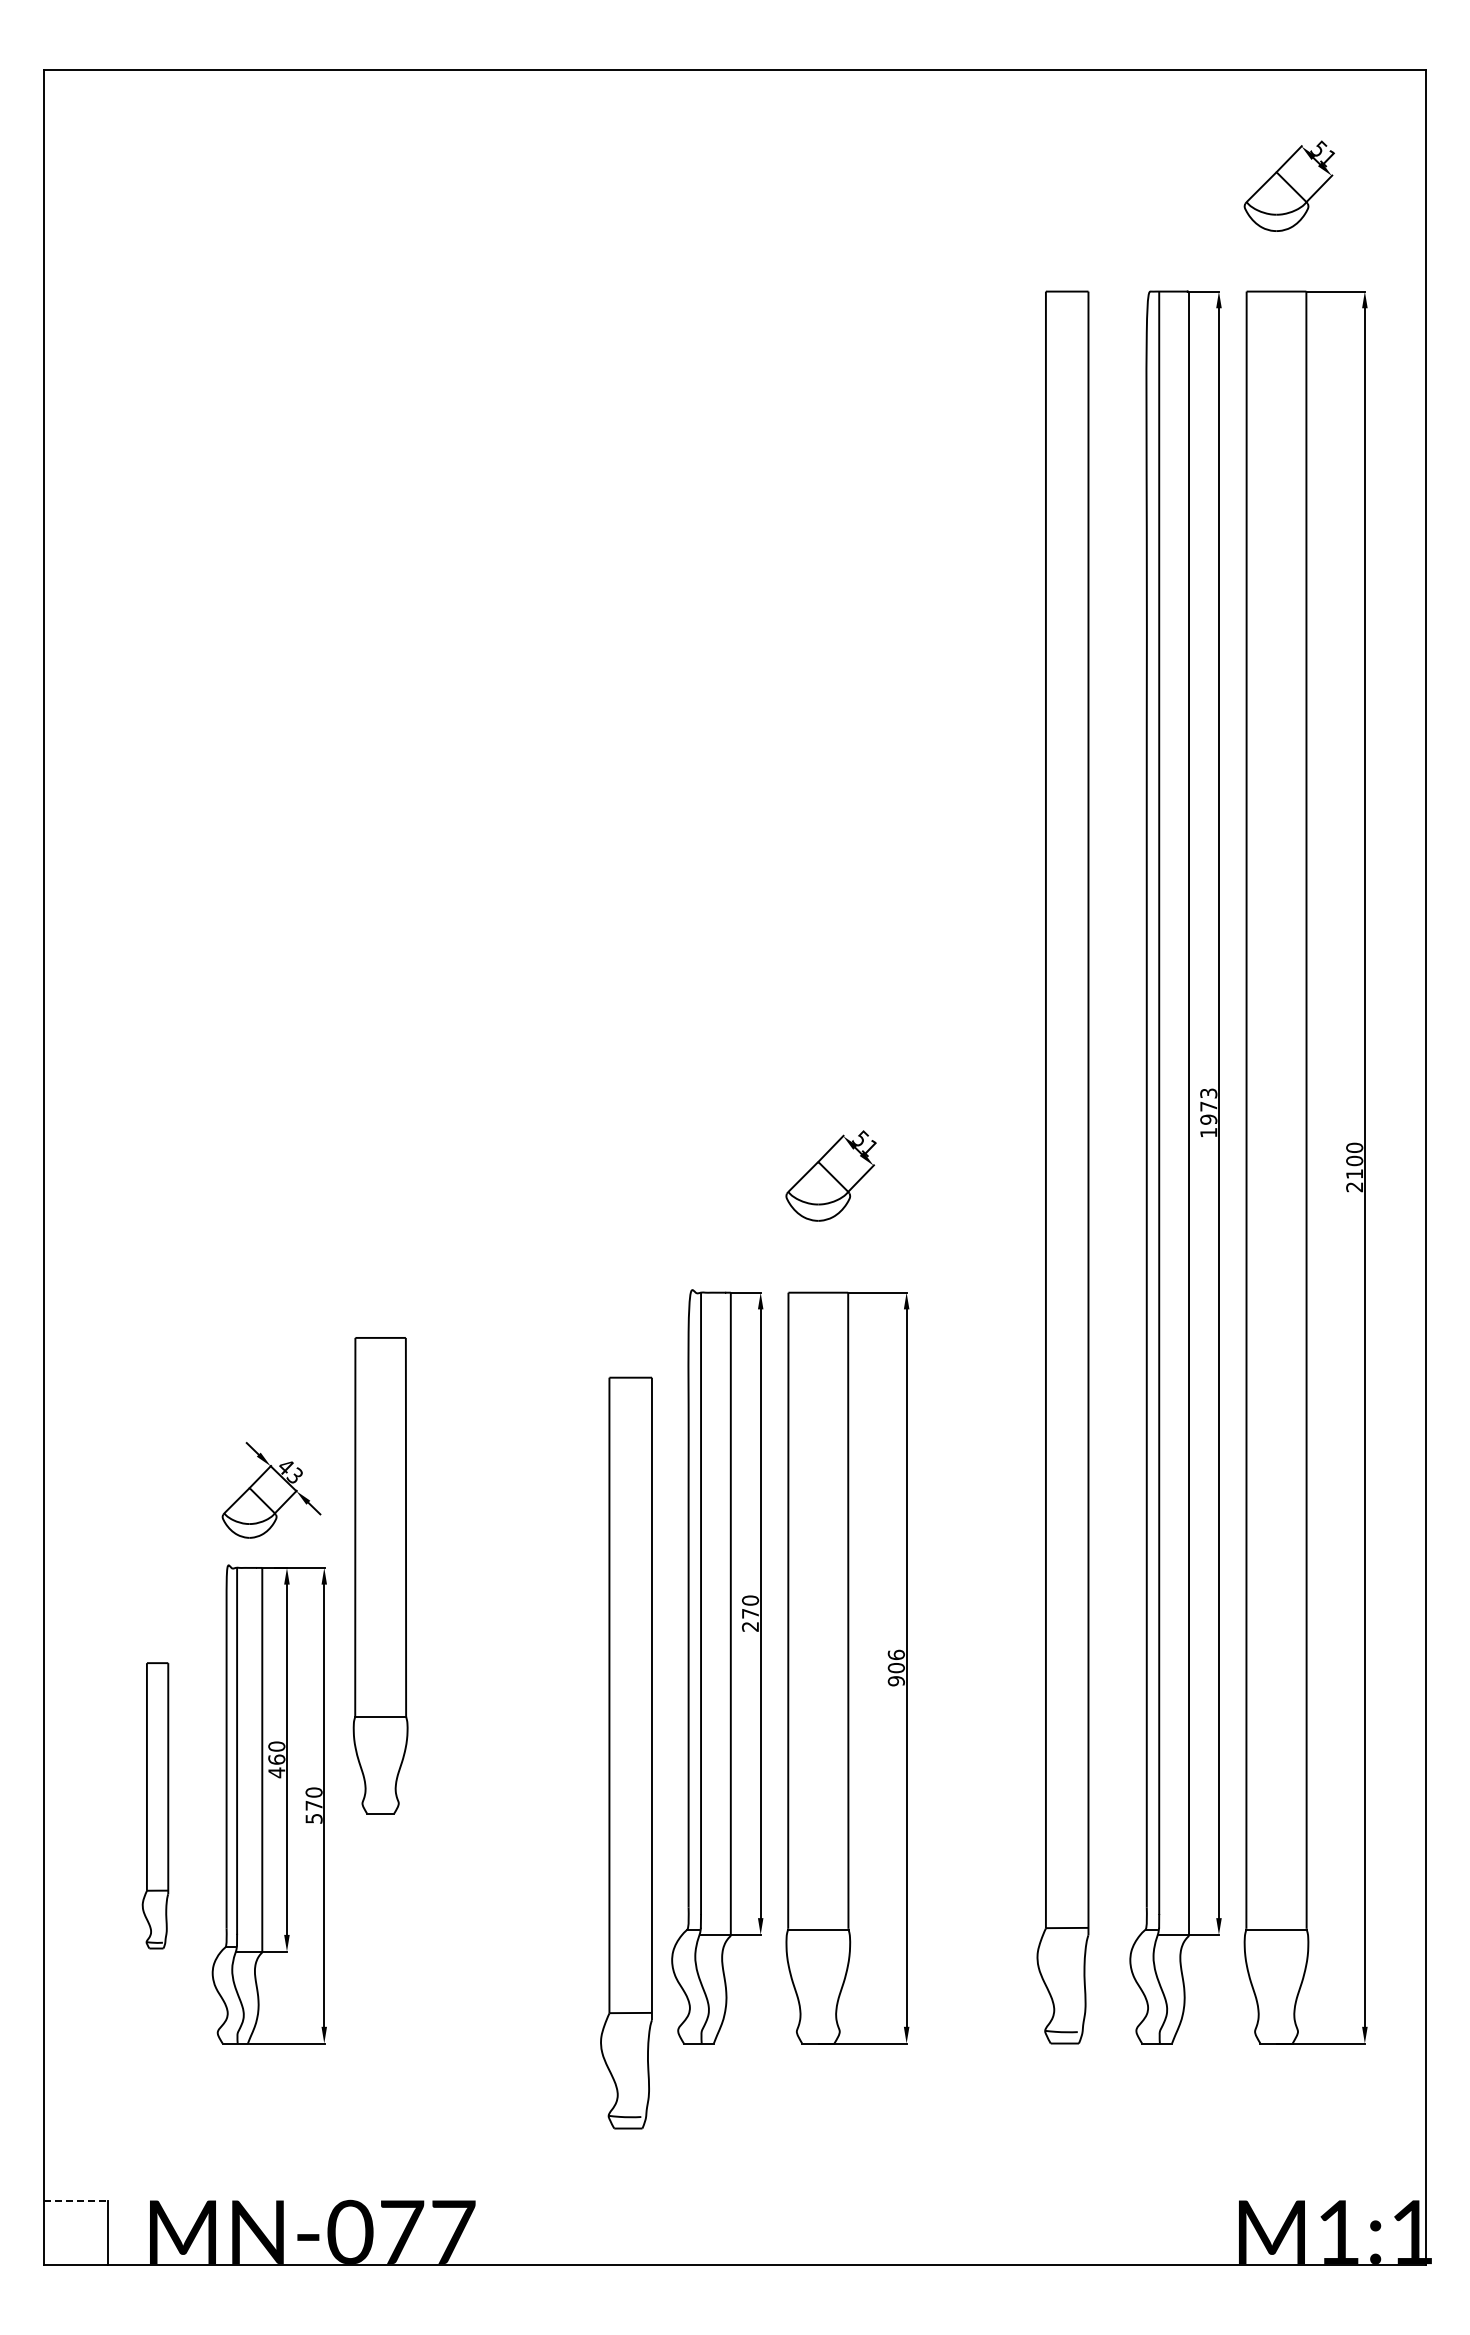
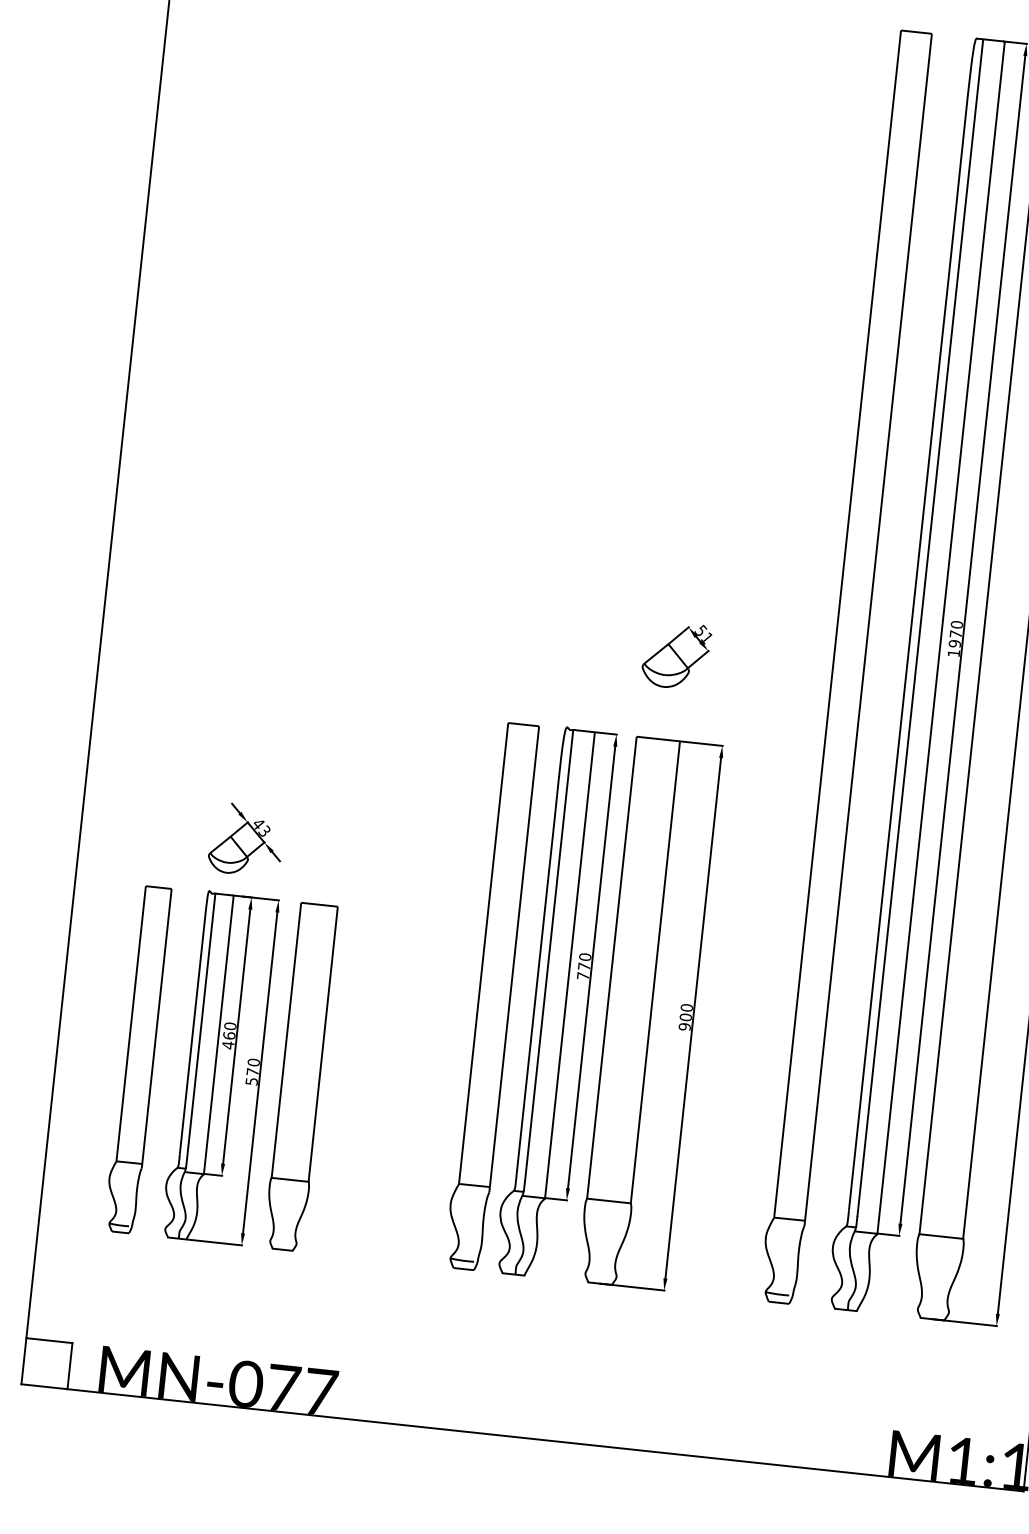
text: (1208, 1093) -> (956, 624), 1973 -> 1970
part: (380, 1575) -> (301, 1077), moved
text: (749, 1626) -> (582, 975), 270 -> 770
text: (895, 1654) -> (686, 1007), 906 -> 900
part: (626, 1752) -> (491, 996), moved
part: (155, 1805) -> (137, 1059), size x1.67
line: (75, 2201) -> (49, 1340), dashed -> solid

